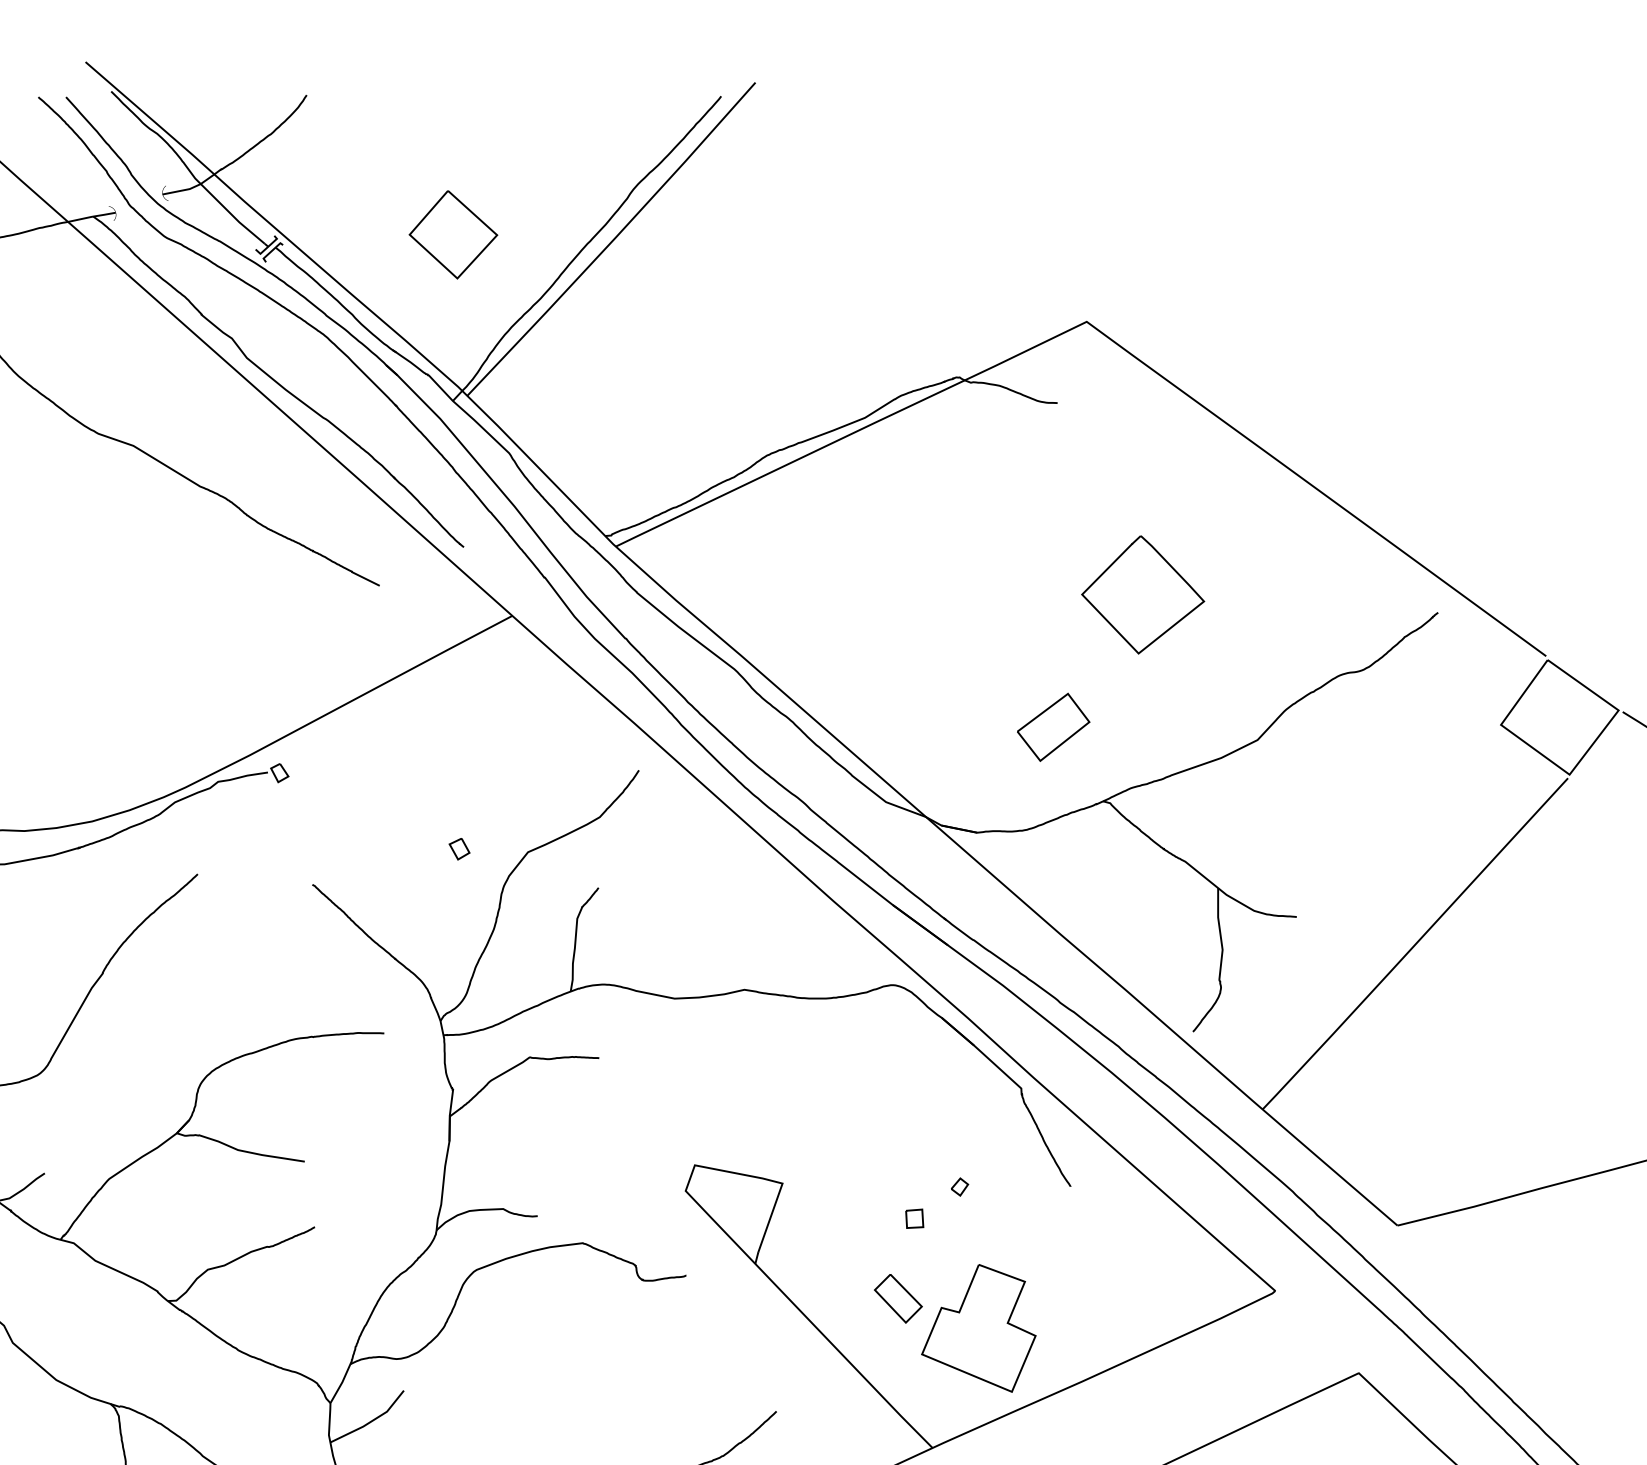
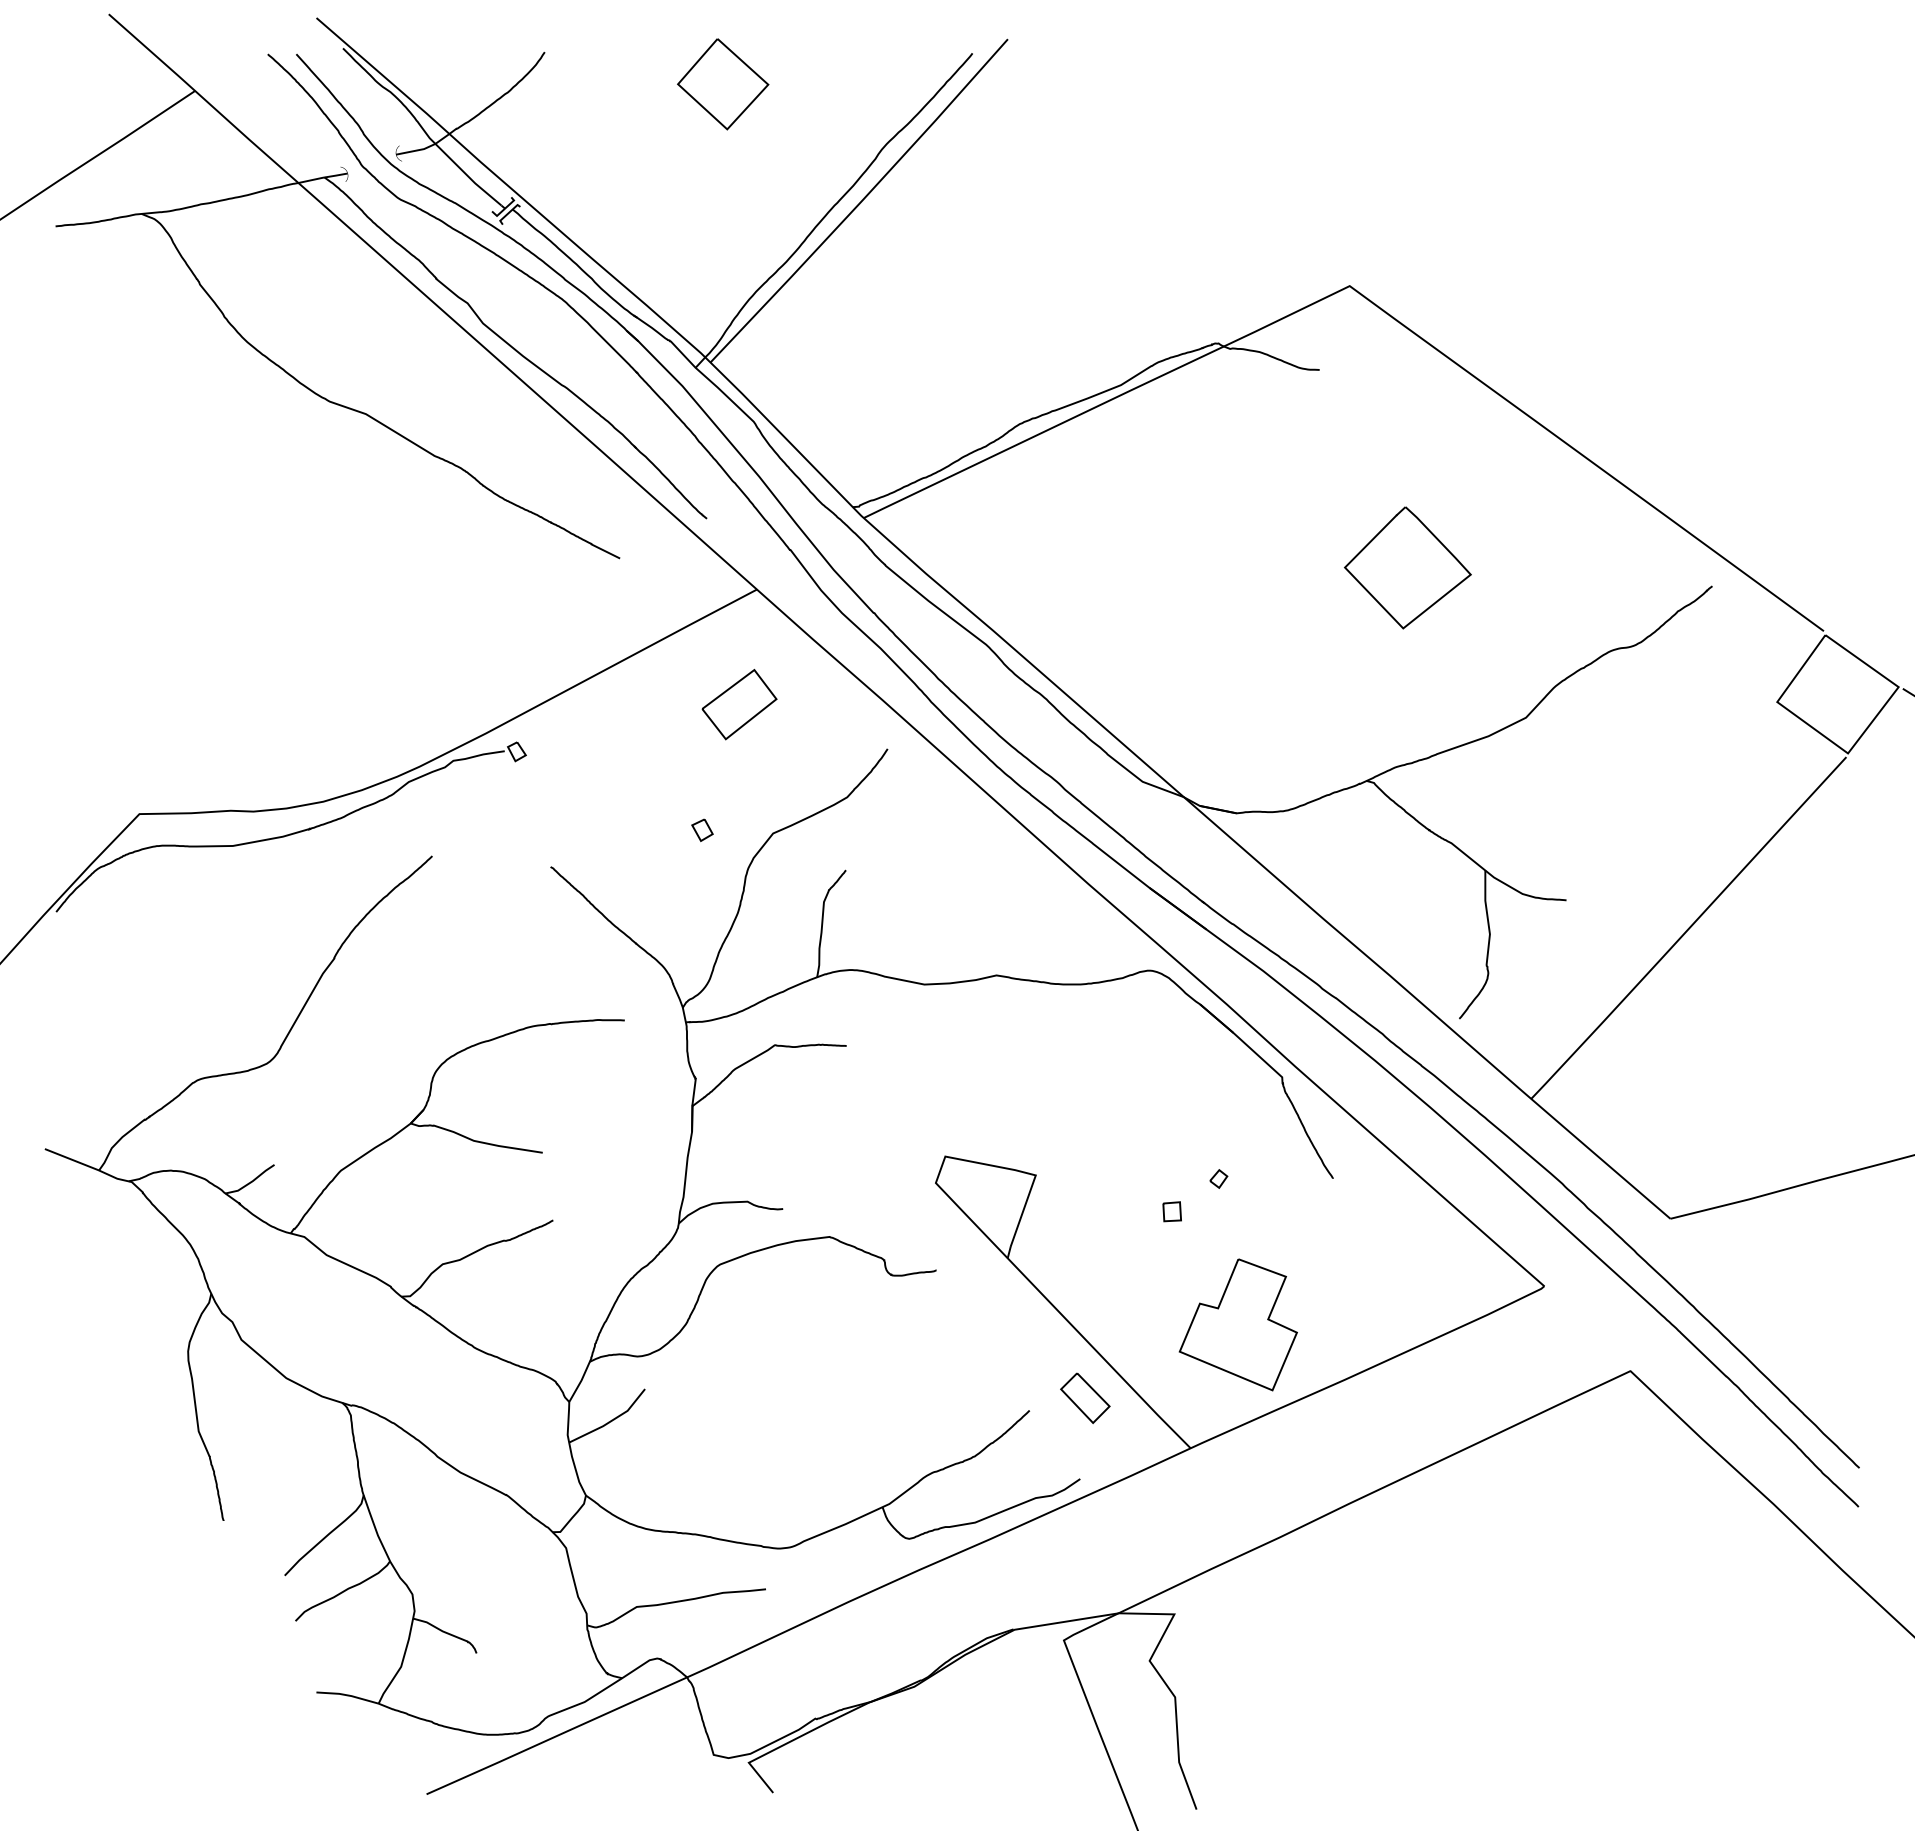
part: (453, 235) -> (723, 84), moved
part: (1053, 727) -> (739, 704), moved
part: (898, 1297) -> (1085, 1397), moved

